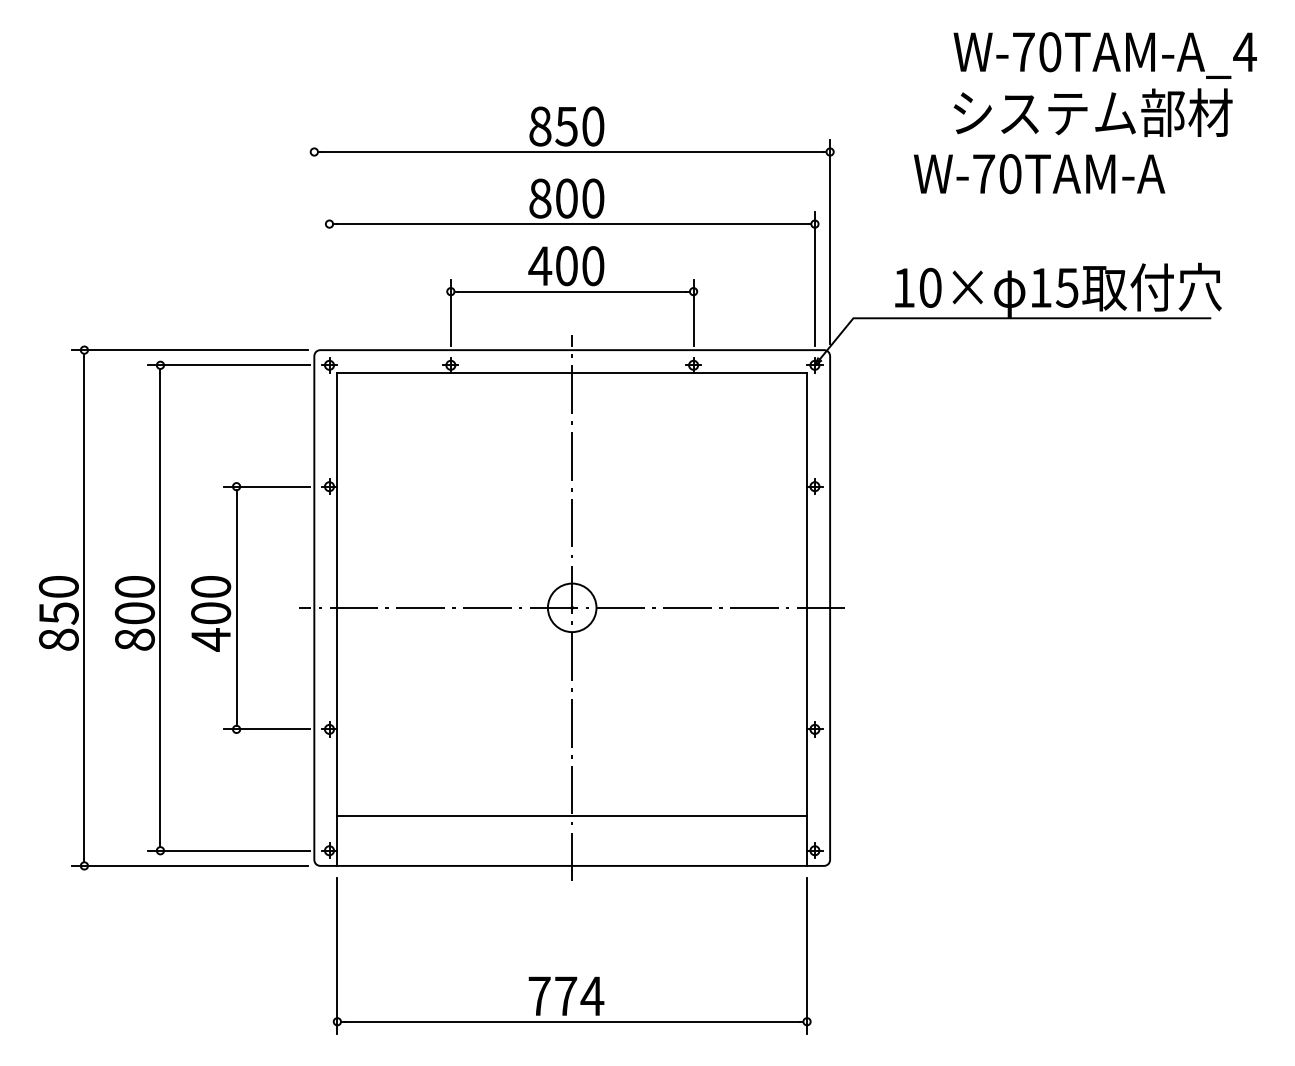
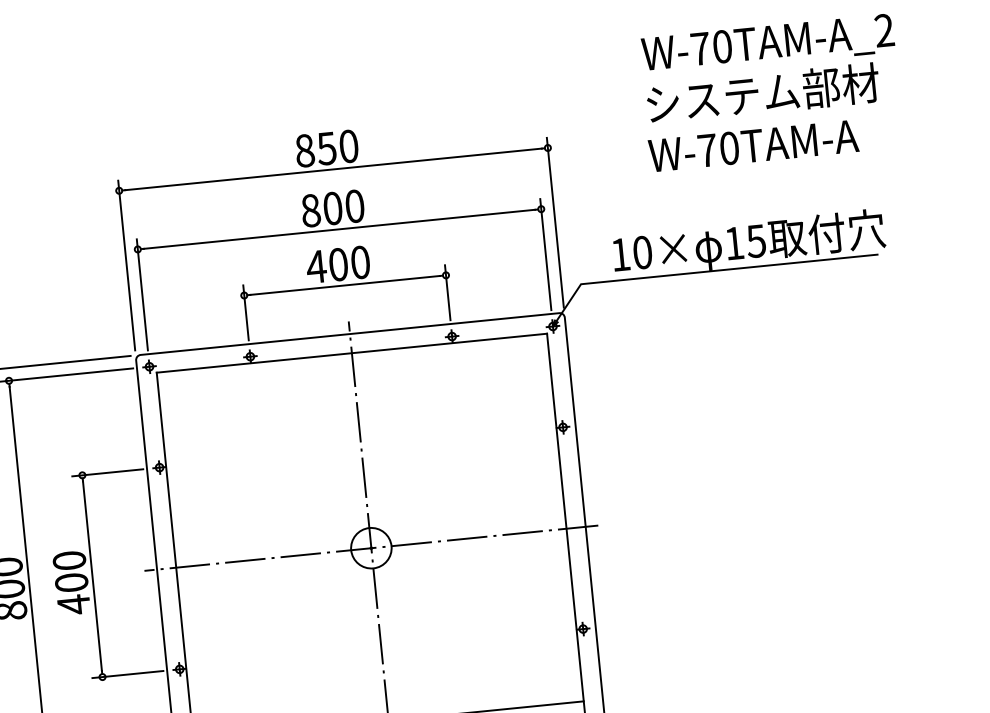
text: (1244, 51) -> (883, 30), W-70TAM-A_4 -> W-70TAM-A_2
text: (1039, 174) -> (753, 146), moved
line: (314, 241) -> (126, 265), added
line: (329, 278) -> (142, 294), added

